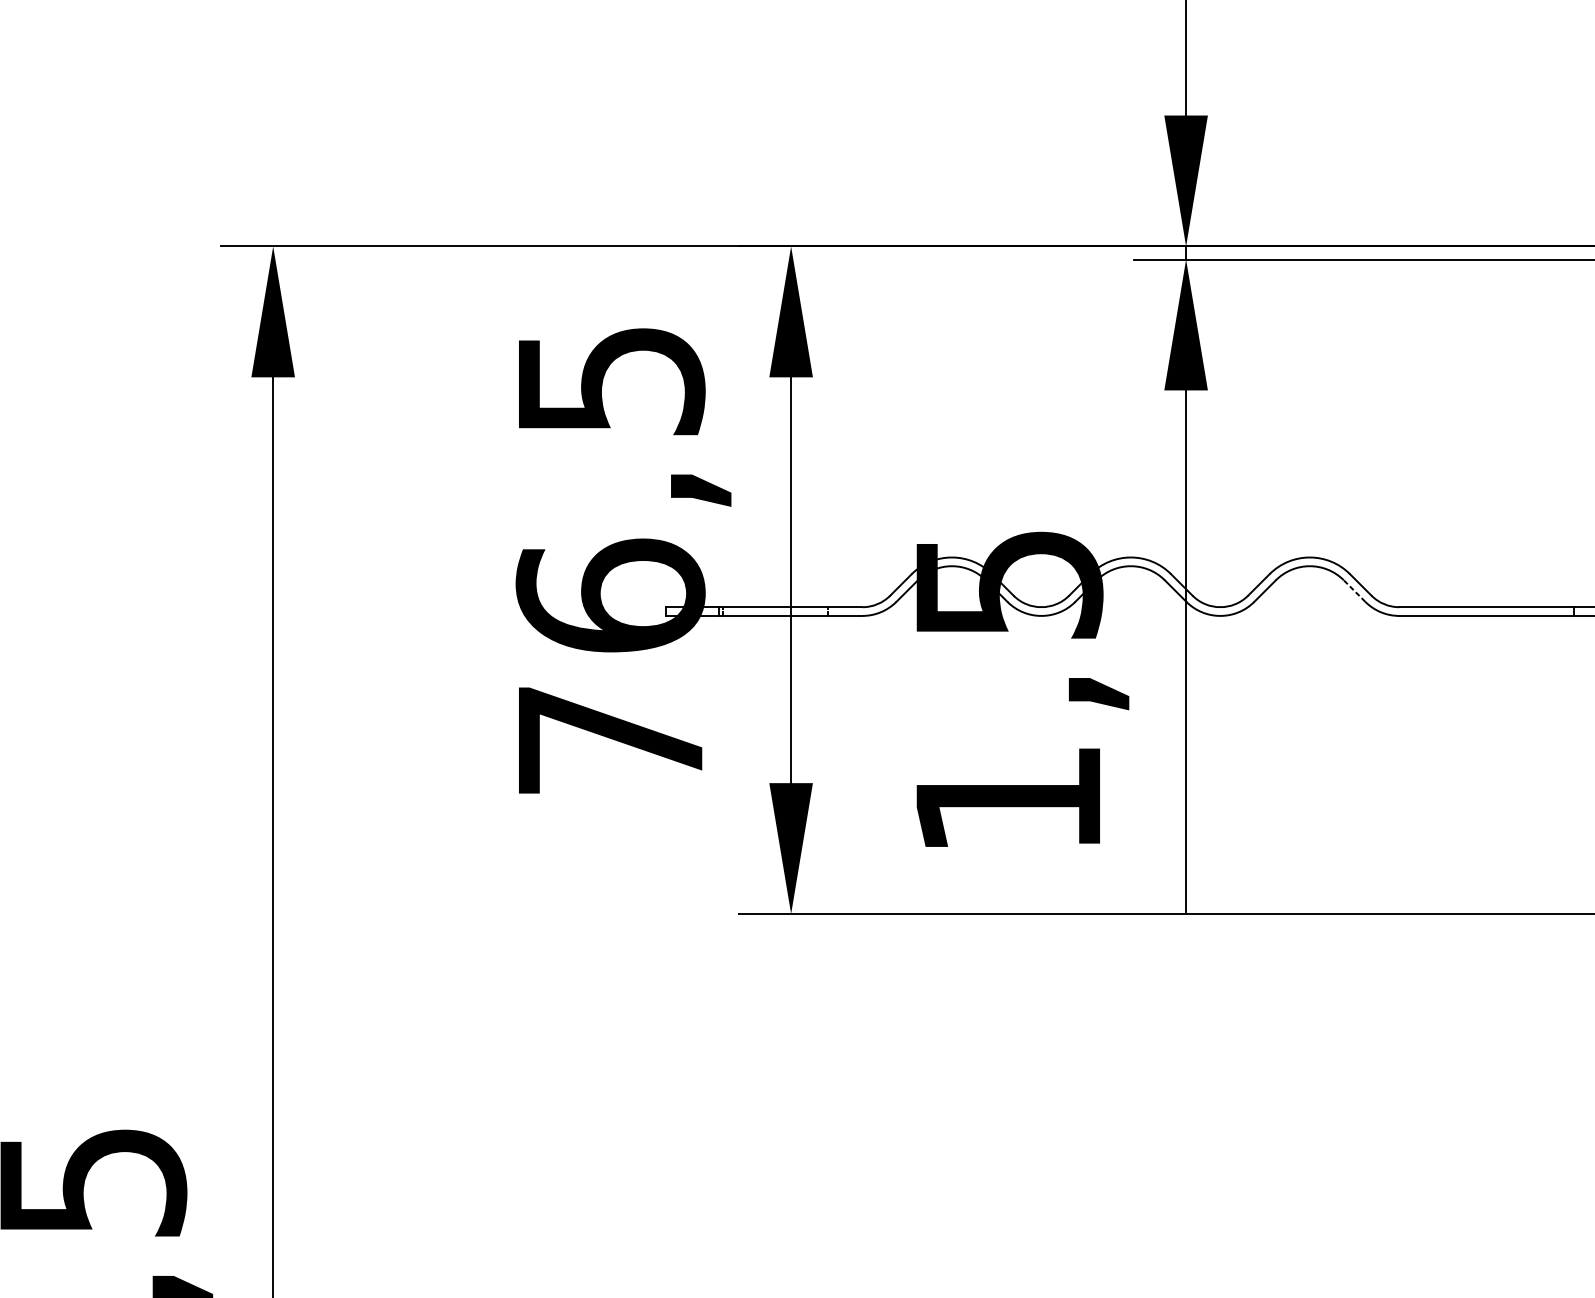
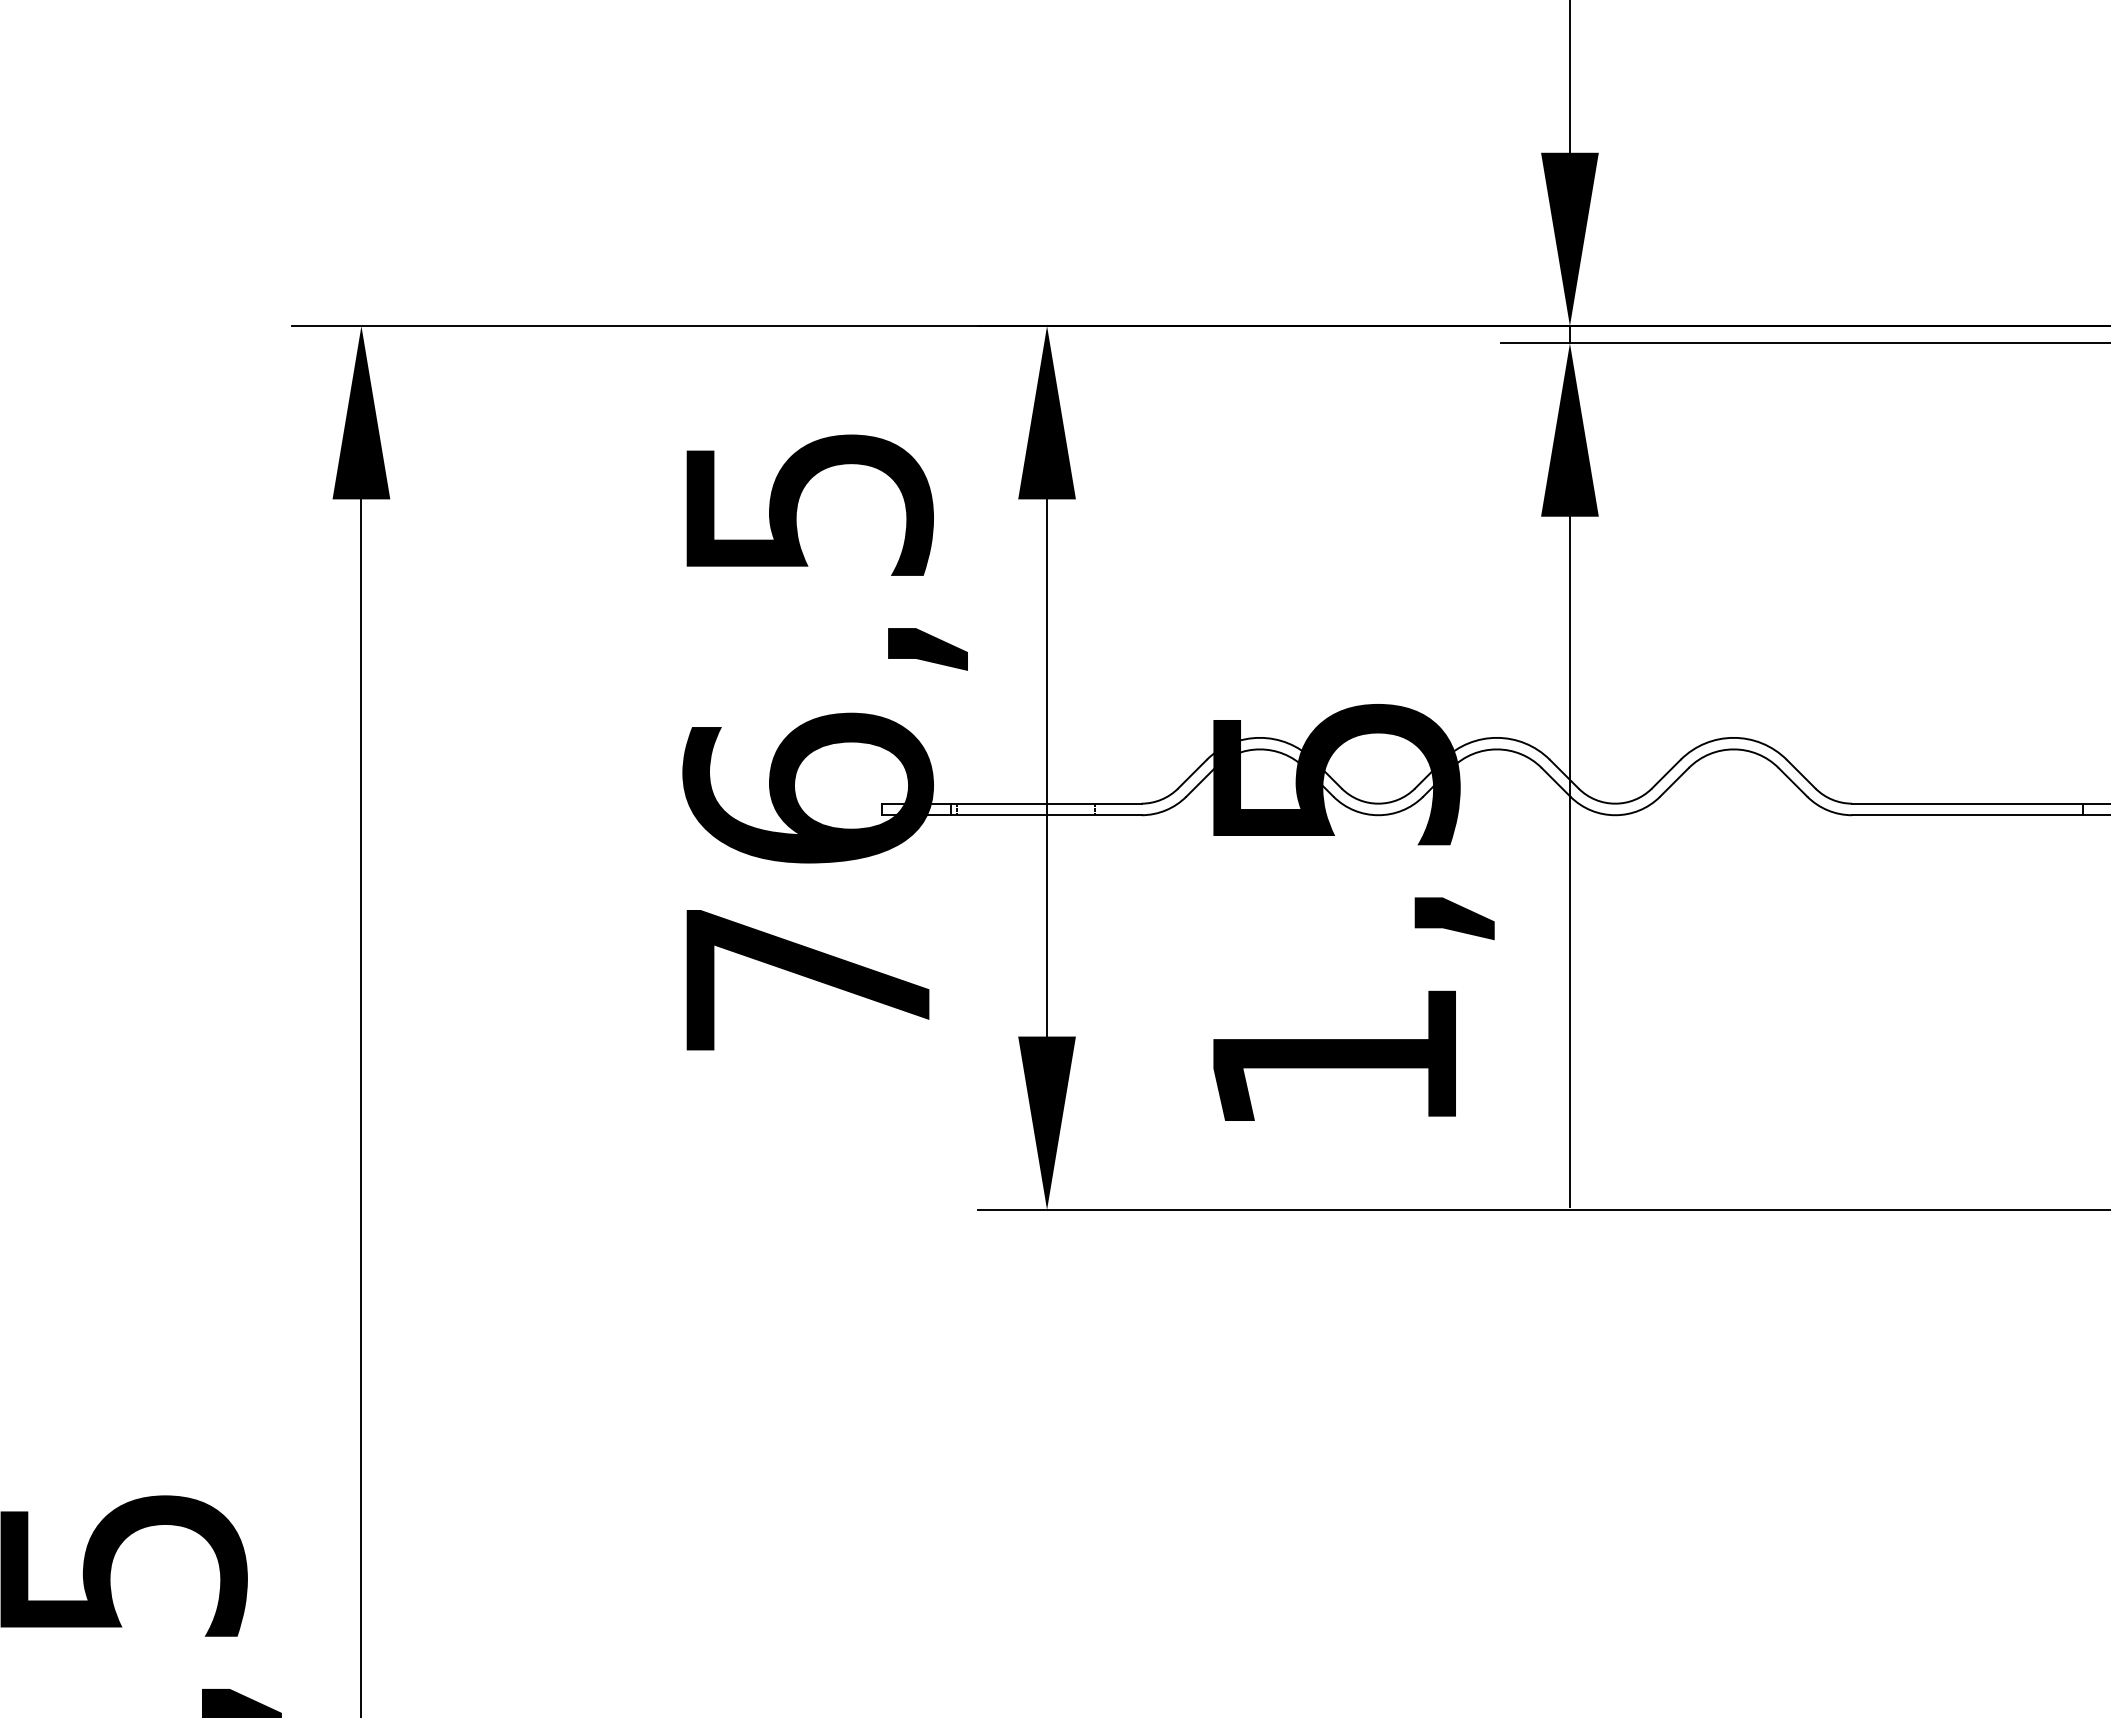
line: (1354, 590) -> (1792, 781), dashed -> solid

